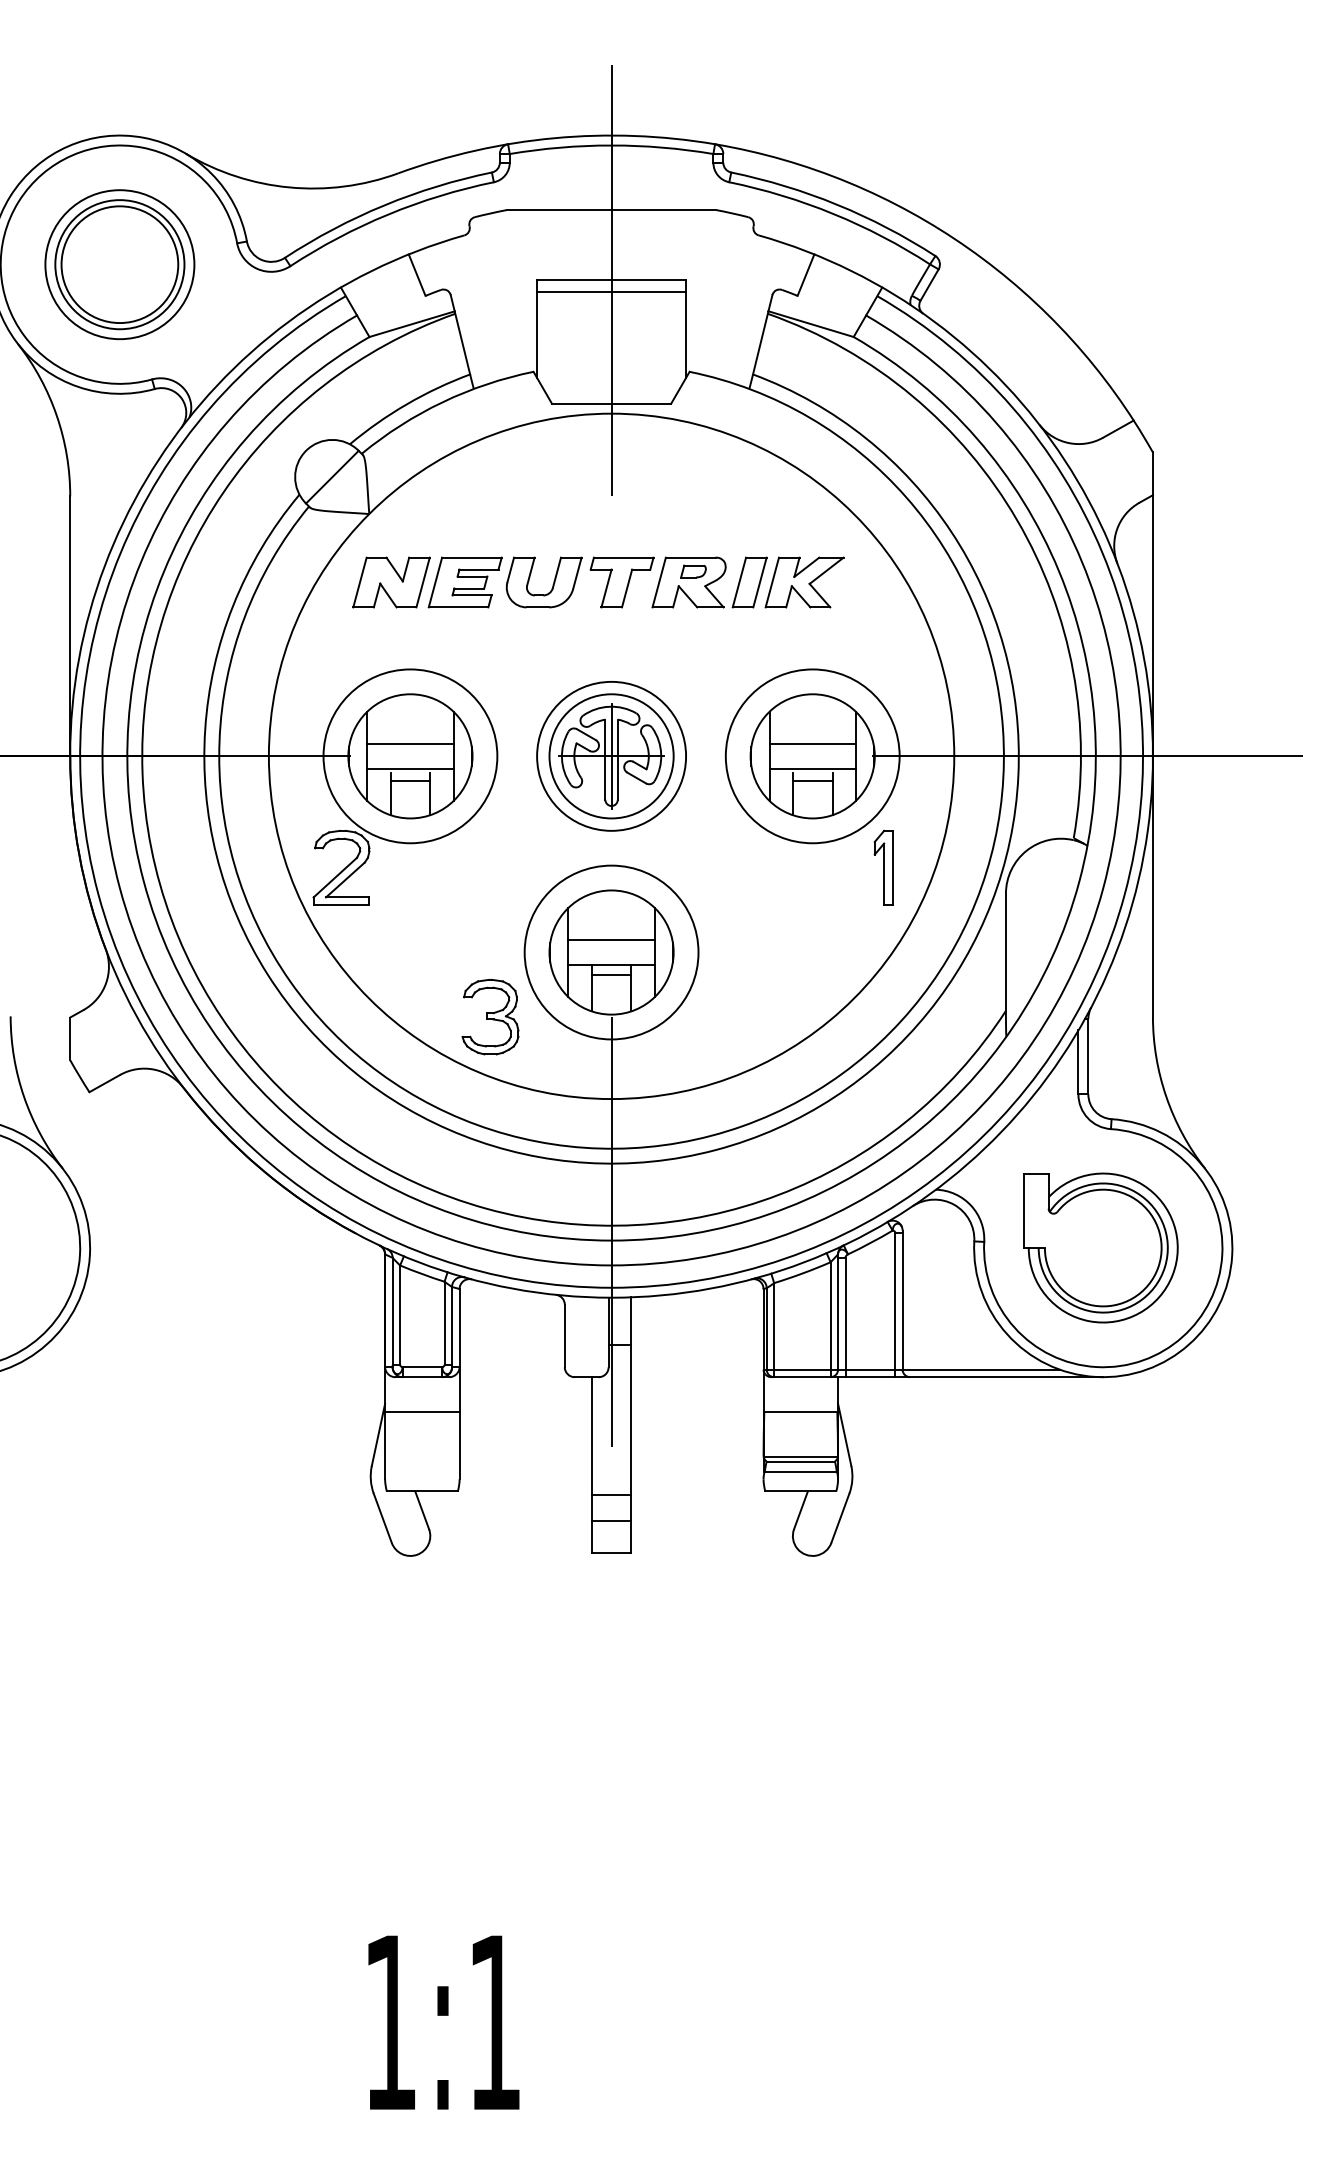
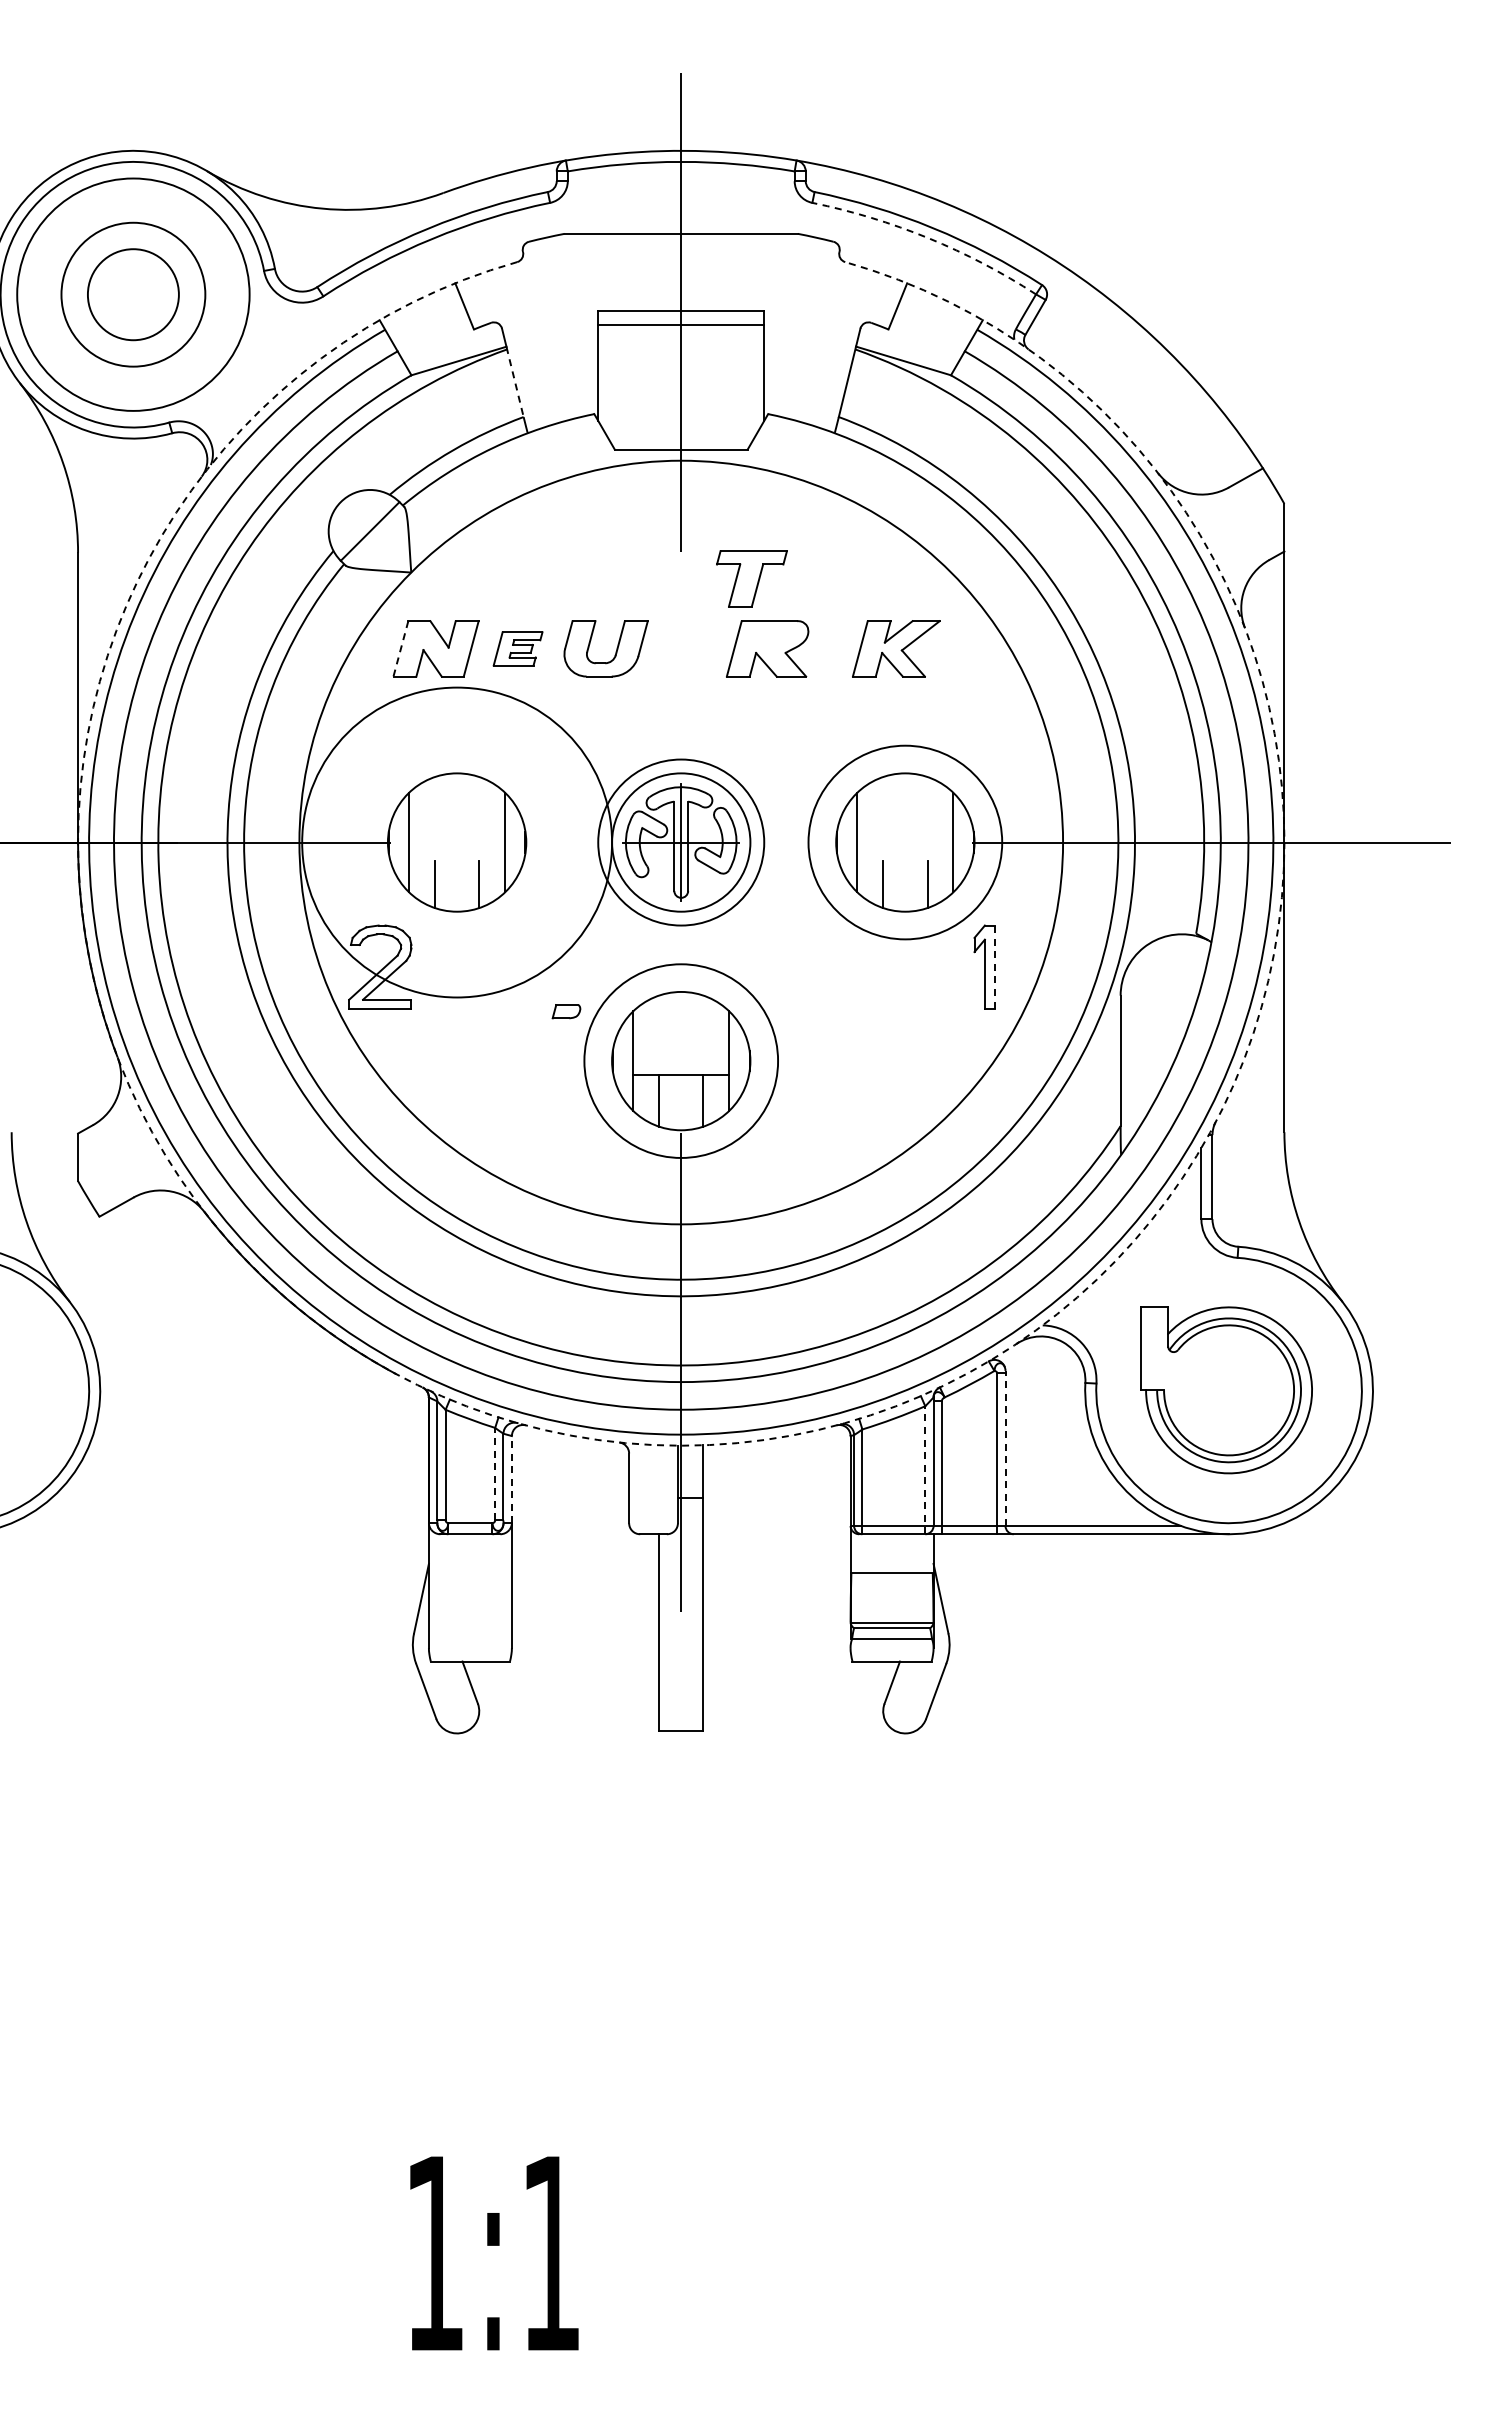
arc: (833, 214) -> (928, 238), solid -> dashed
circle: (119, 264) -> (133, 294), size x0.7
circle: (119, 264) -> (133, 294), size x1.4
line: (462, 343) -> (515, 382), solid -> dashed
part: (693, 571) -> (566, 1011), moved
line: (359, 582) -> (400, 648), solid -> dashed
part: (464, 582) -> (517, 648), size x0.6
part: (621, 582) -> (751, 578), moved
part: (749, 582) -> (834, 648), removed
line: (410, 743) -> (457, 828), removed
line: (812, 743) -> (905, 828), removed
circle: (409, 756) -> (456, 842), size x1.6
line: (410, 768) -> (457, 856), removed
line: (812, 768) -> (905, 856), removed
line: (410, 781) -> (457, 870), removed
line: (812, 781) -> (905, 870), removed
line: (893, 868) -> (995, 967), solid -> dashed
line: (611, 940) -> (681, 1047), removed
line: (611, 975) -> (681, 1086), removed
part: (490, 1016) -> (546, 1132), removed
arc: (611, 1297) -> (681, 1445), solid -> dashed
line: (902, 1300) -> (1005, 1448), solid -> dashed
line: (830, 1319) -> (925, 1469), solid -> dashed
line: (444, 1322) -> (495, 1473), solid -> dashed
line: (459, 1328) -> (511, 1479), solid -> dashed
line: (421, 1411) -> (469, 1572), removed
line: (611, 1494) -> (681, 1665), removed
line: (611, 1520) -> (681, 1694), removed

